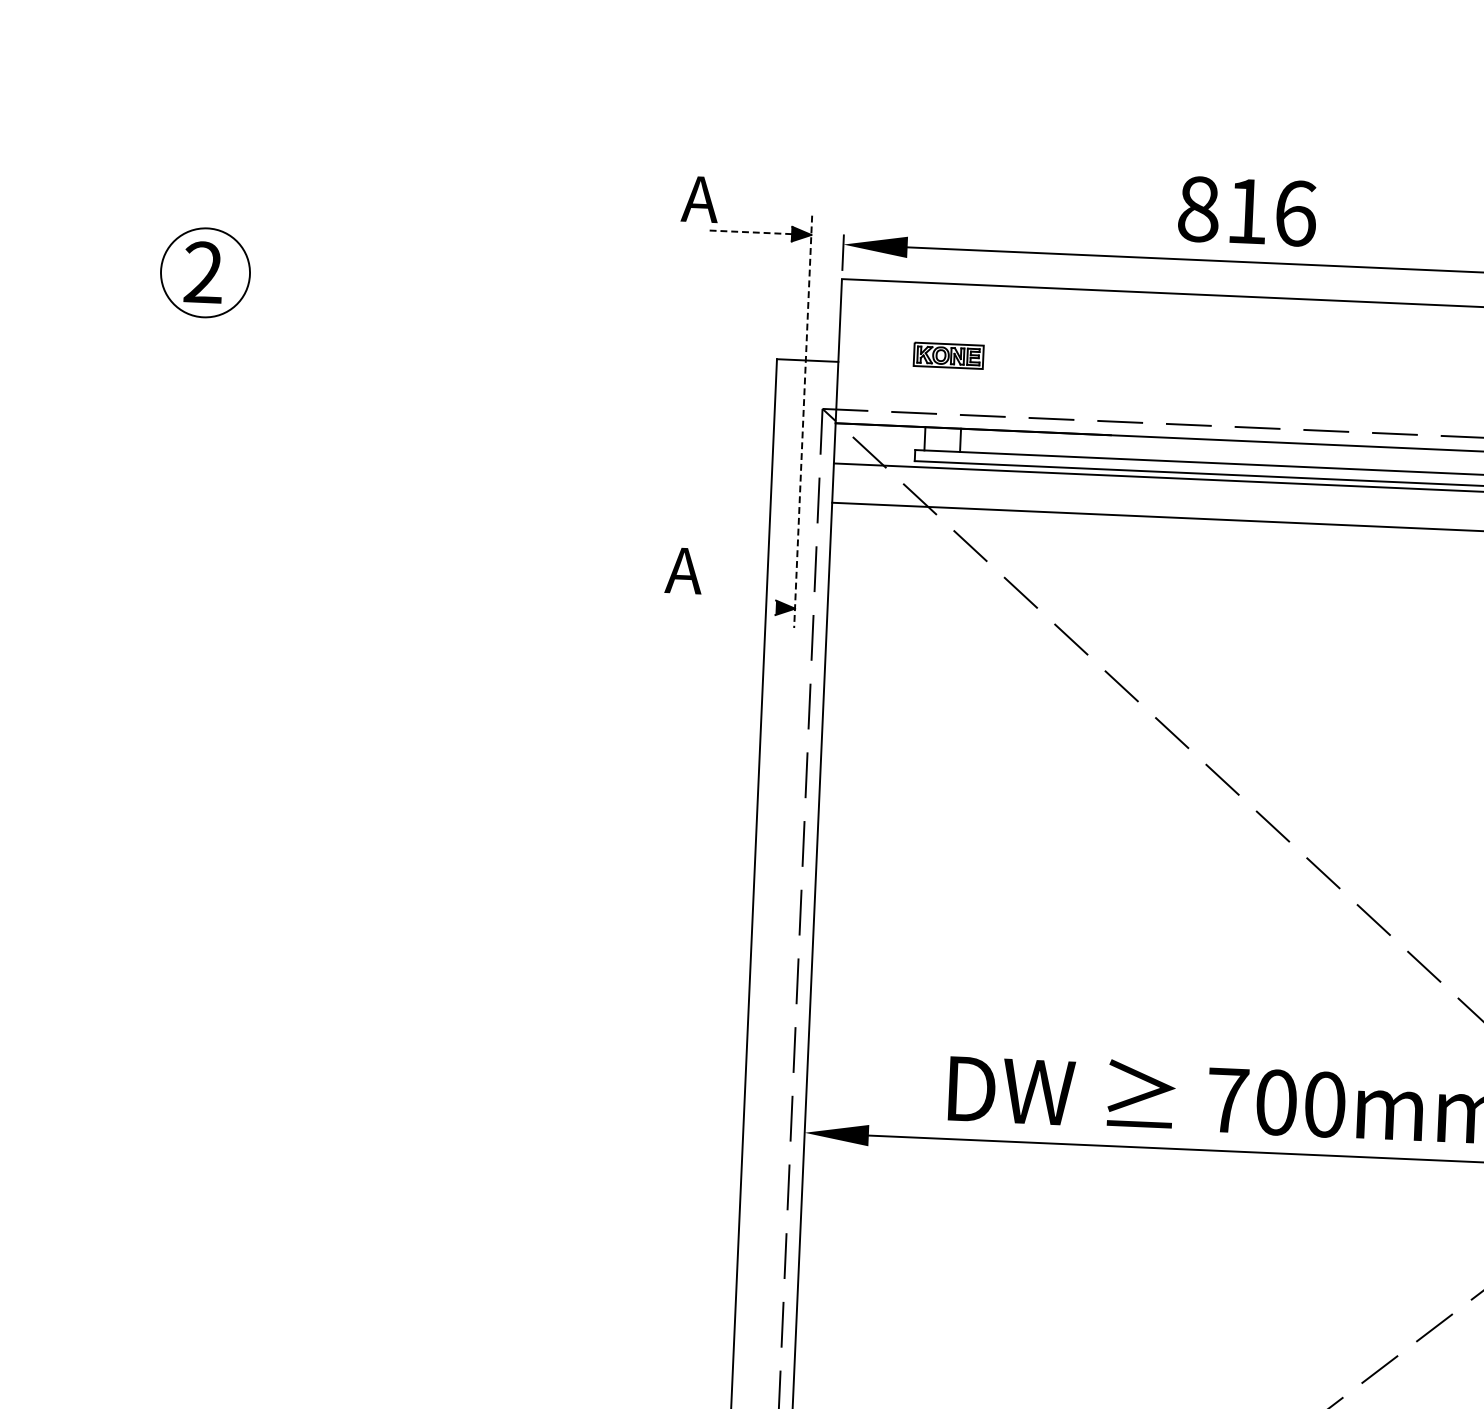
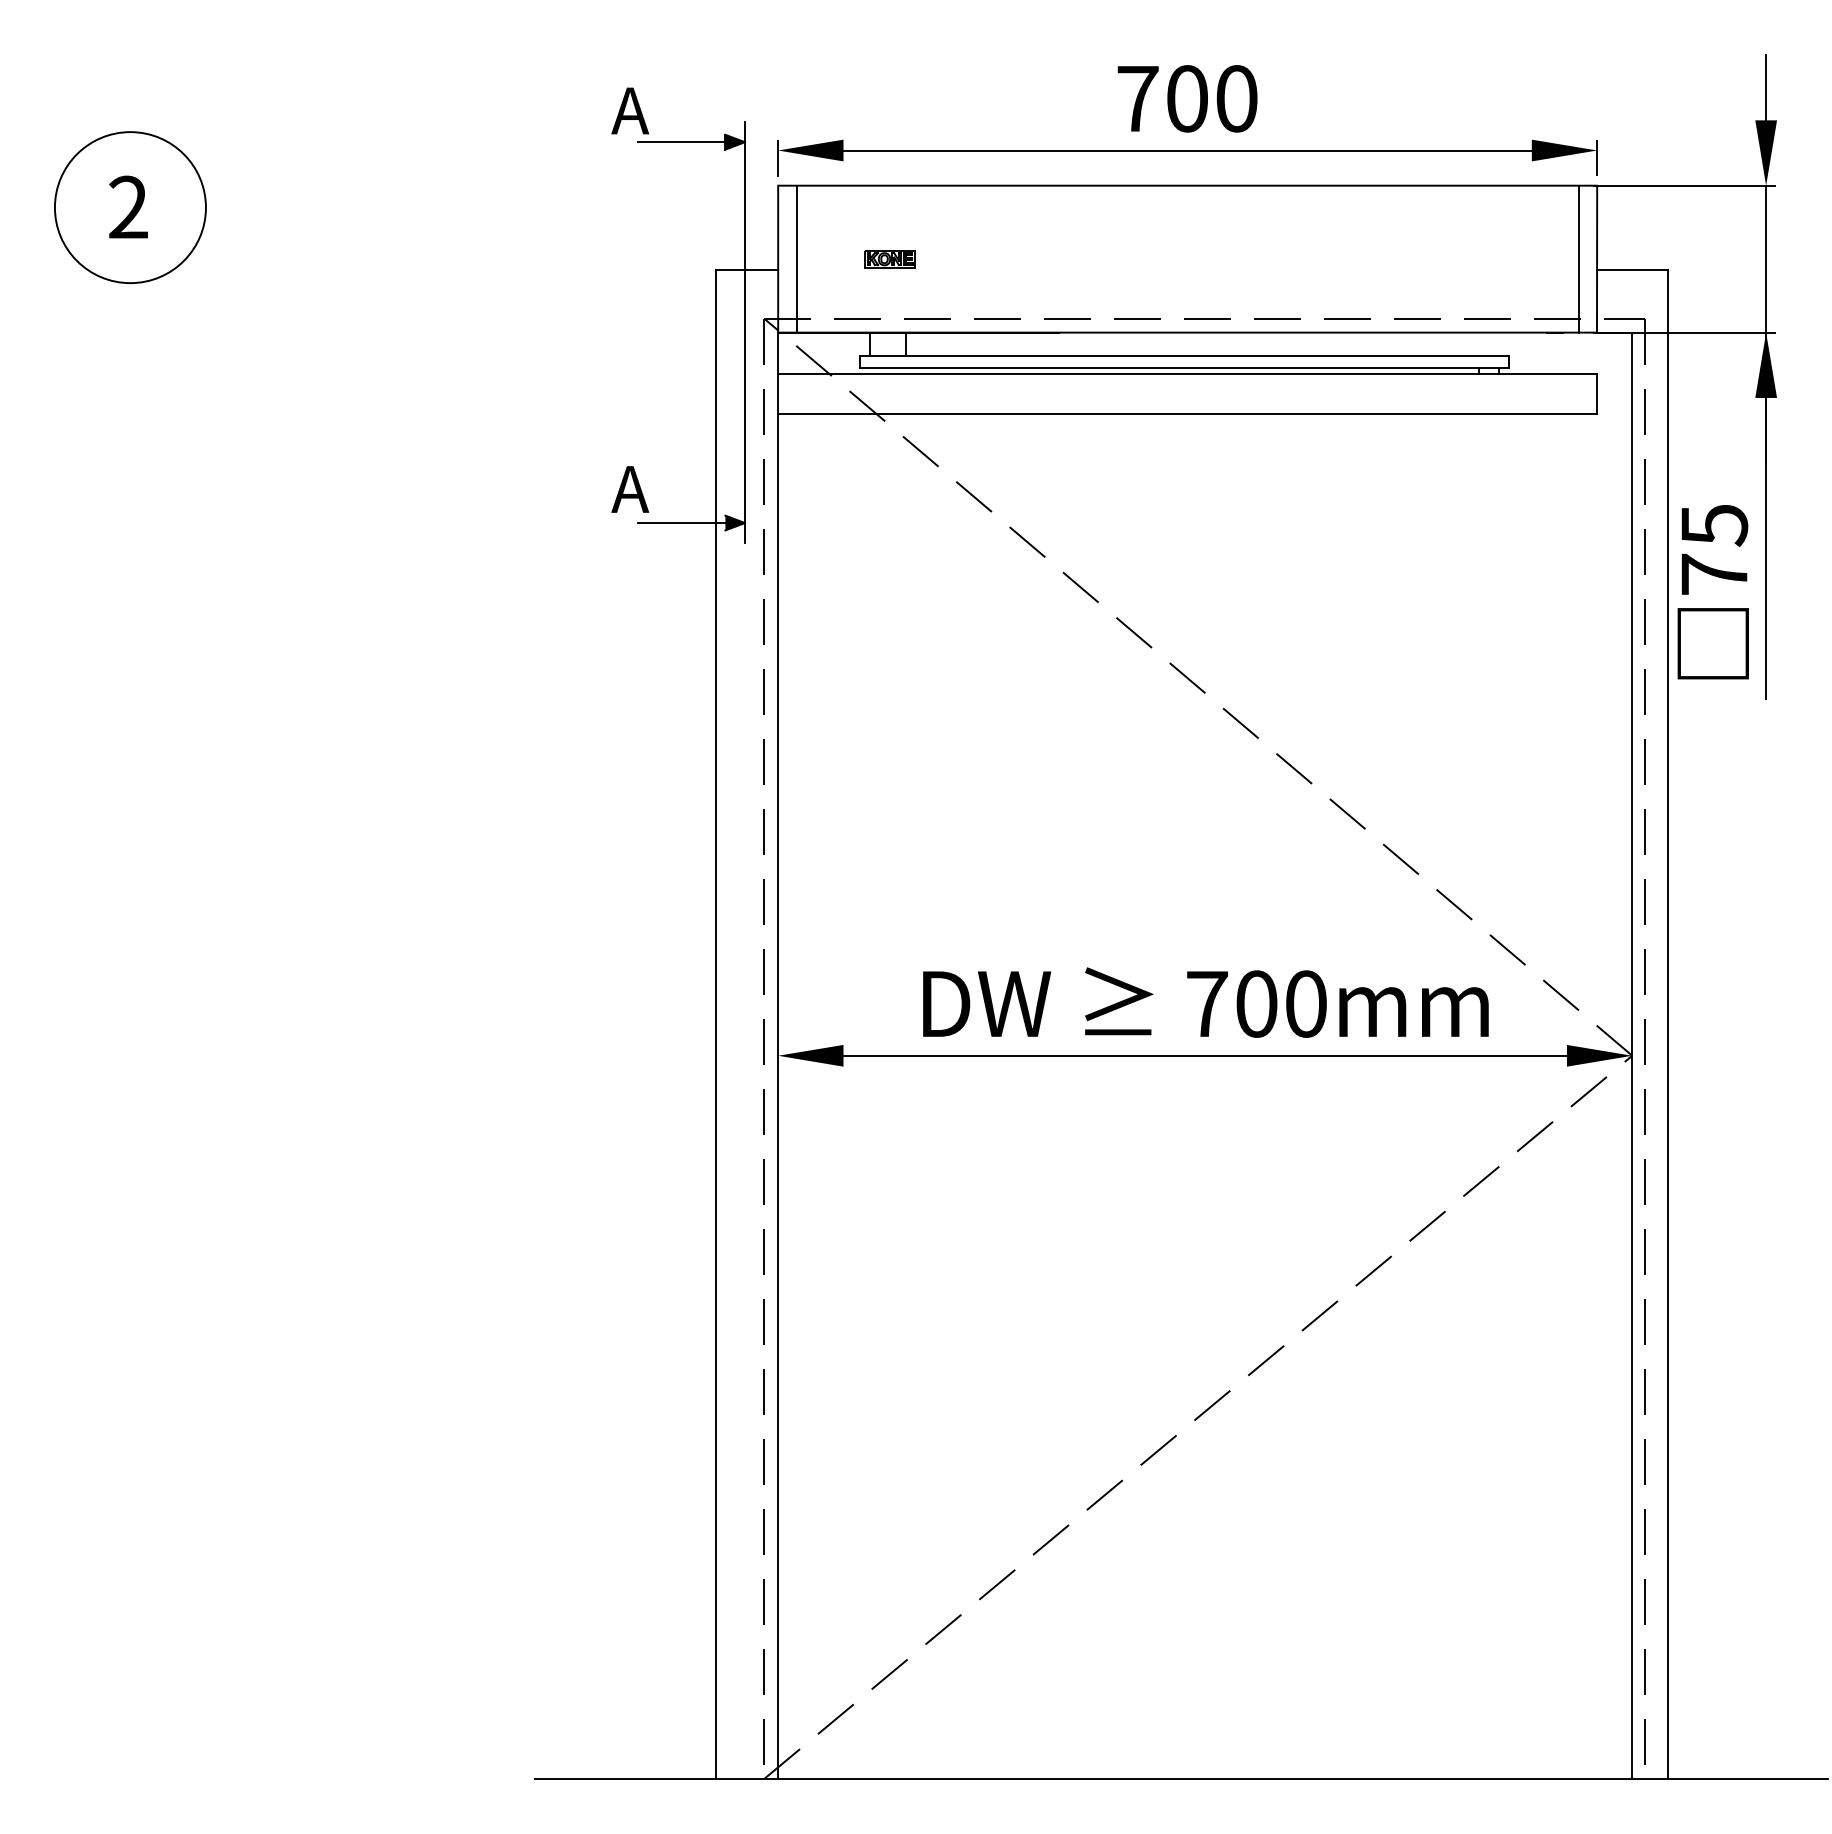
text: (1247, 211) -> (1187, 98), 816 -> 700
line: (748, 232) -> (681, 142), dashed -> solid
circle: (204, 272) -> (129, 207), size x1.67
line: (856, 351) -> (796, 258), added
part: (948, 356) -> (889, 259), size x0.71
line: (803, 422) -> (745, 333), dashed -> solid
line: (732, 606) -> (681, 523), added

